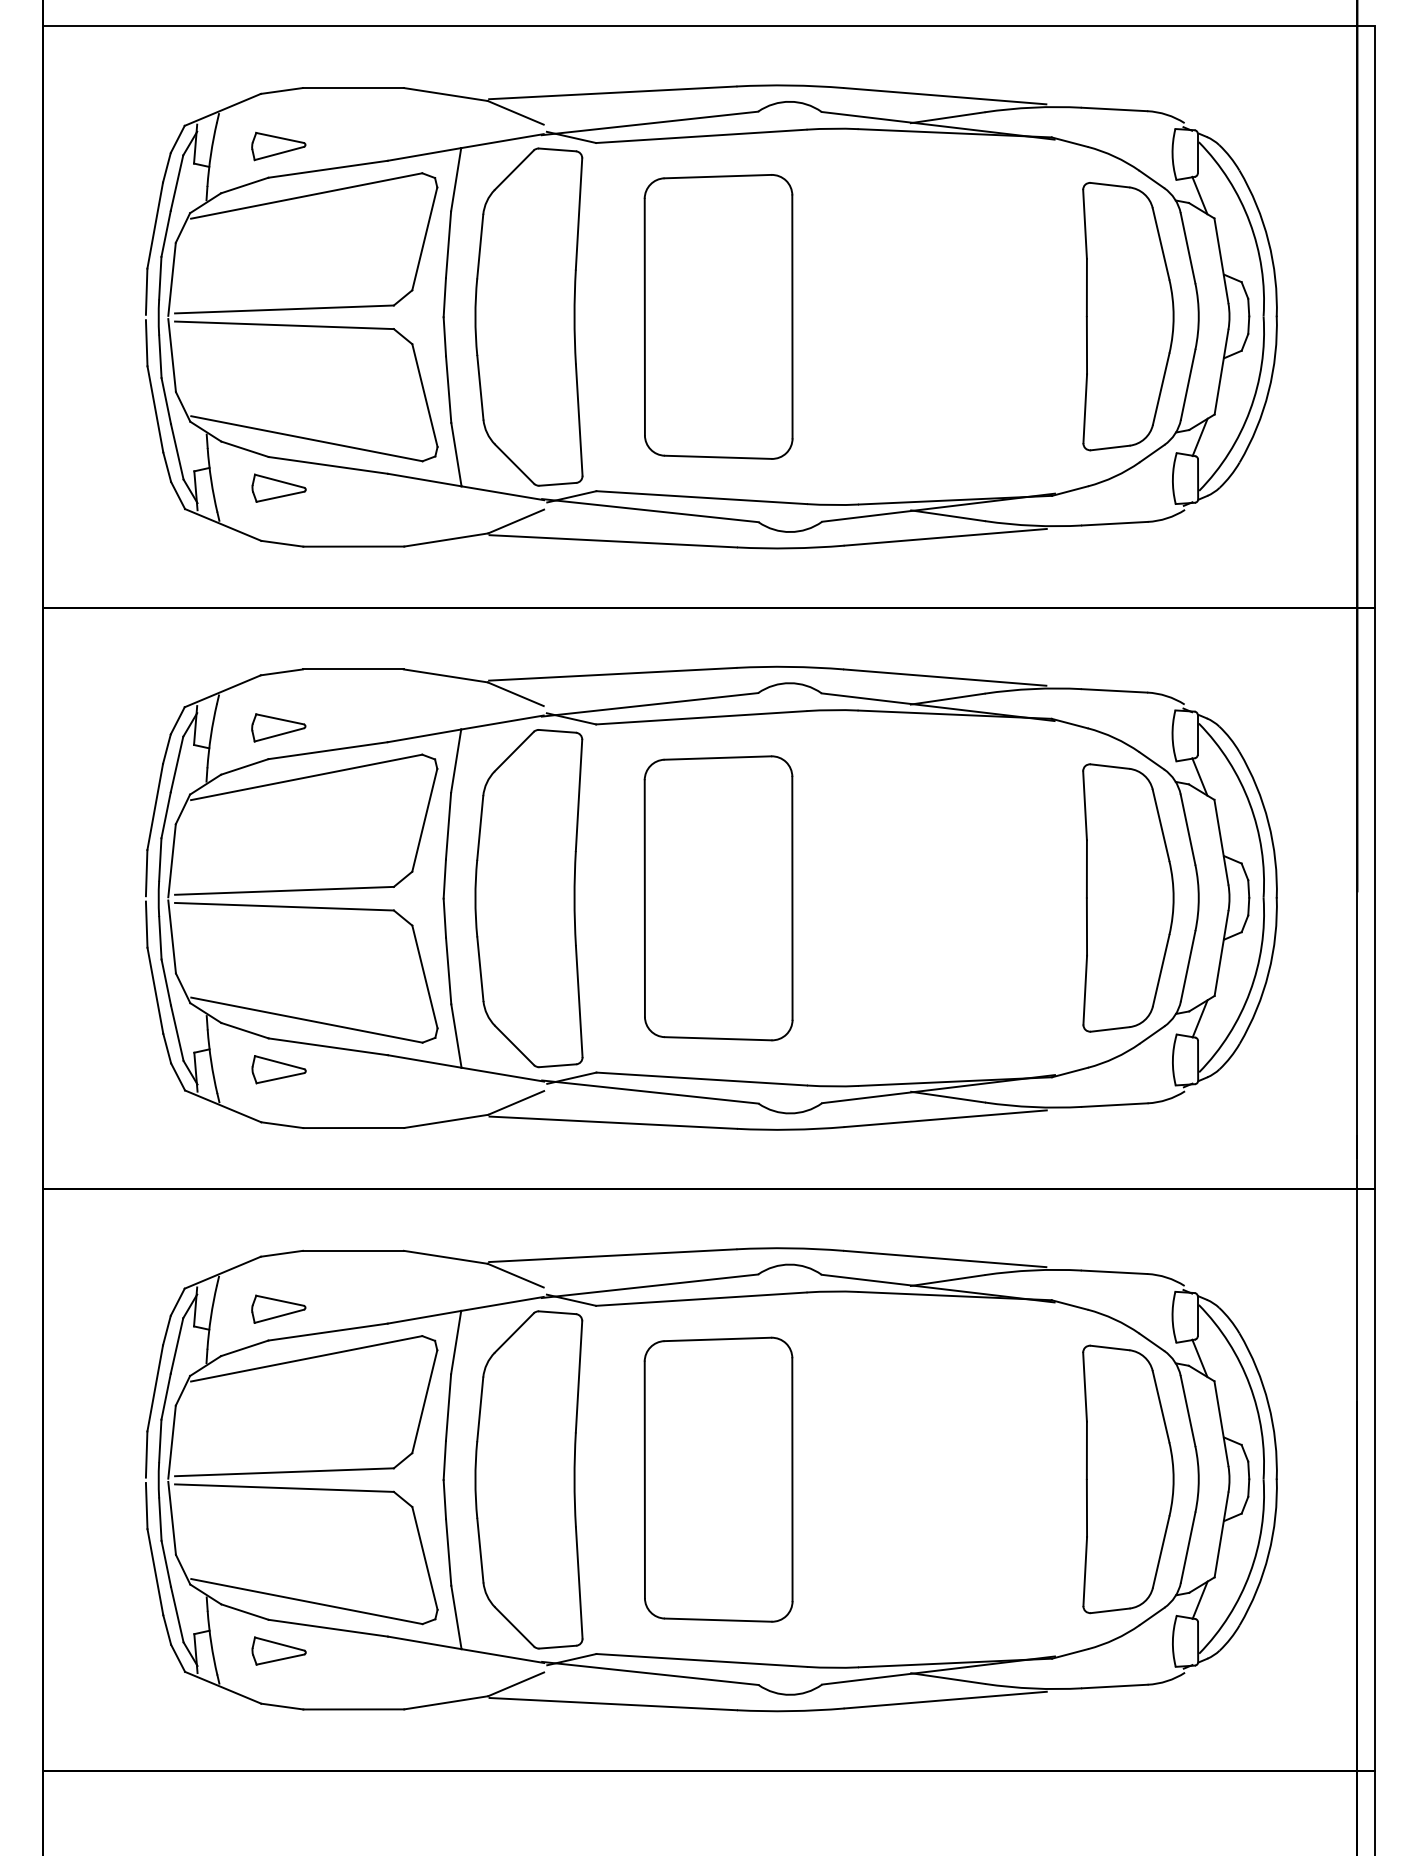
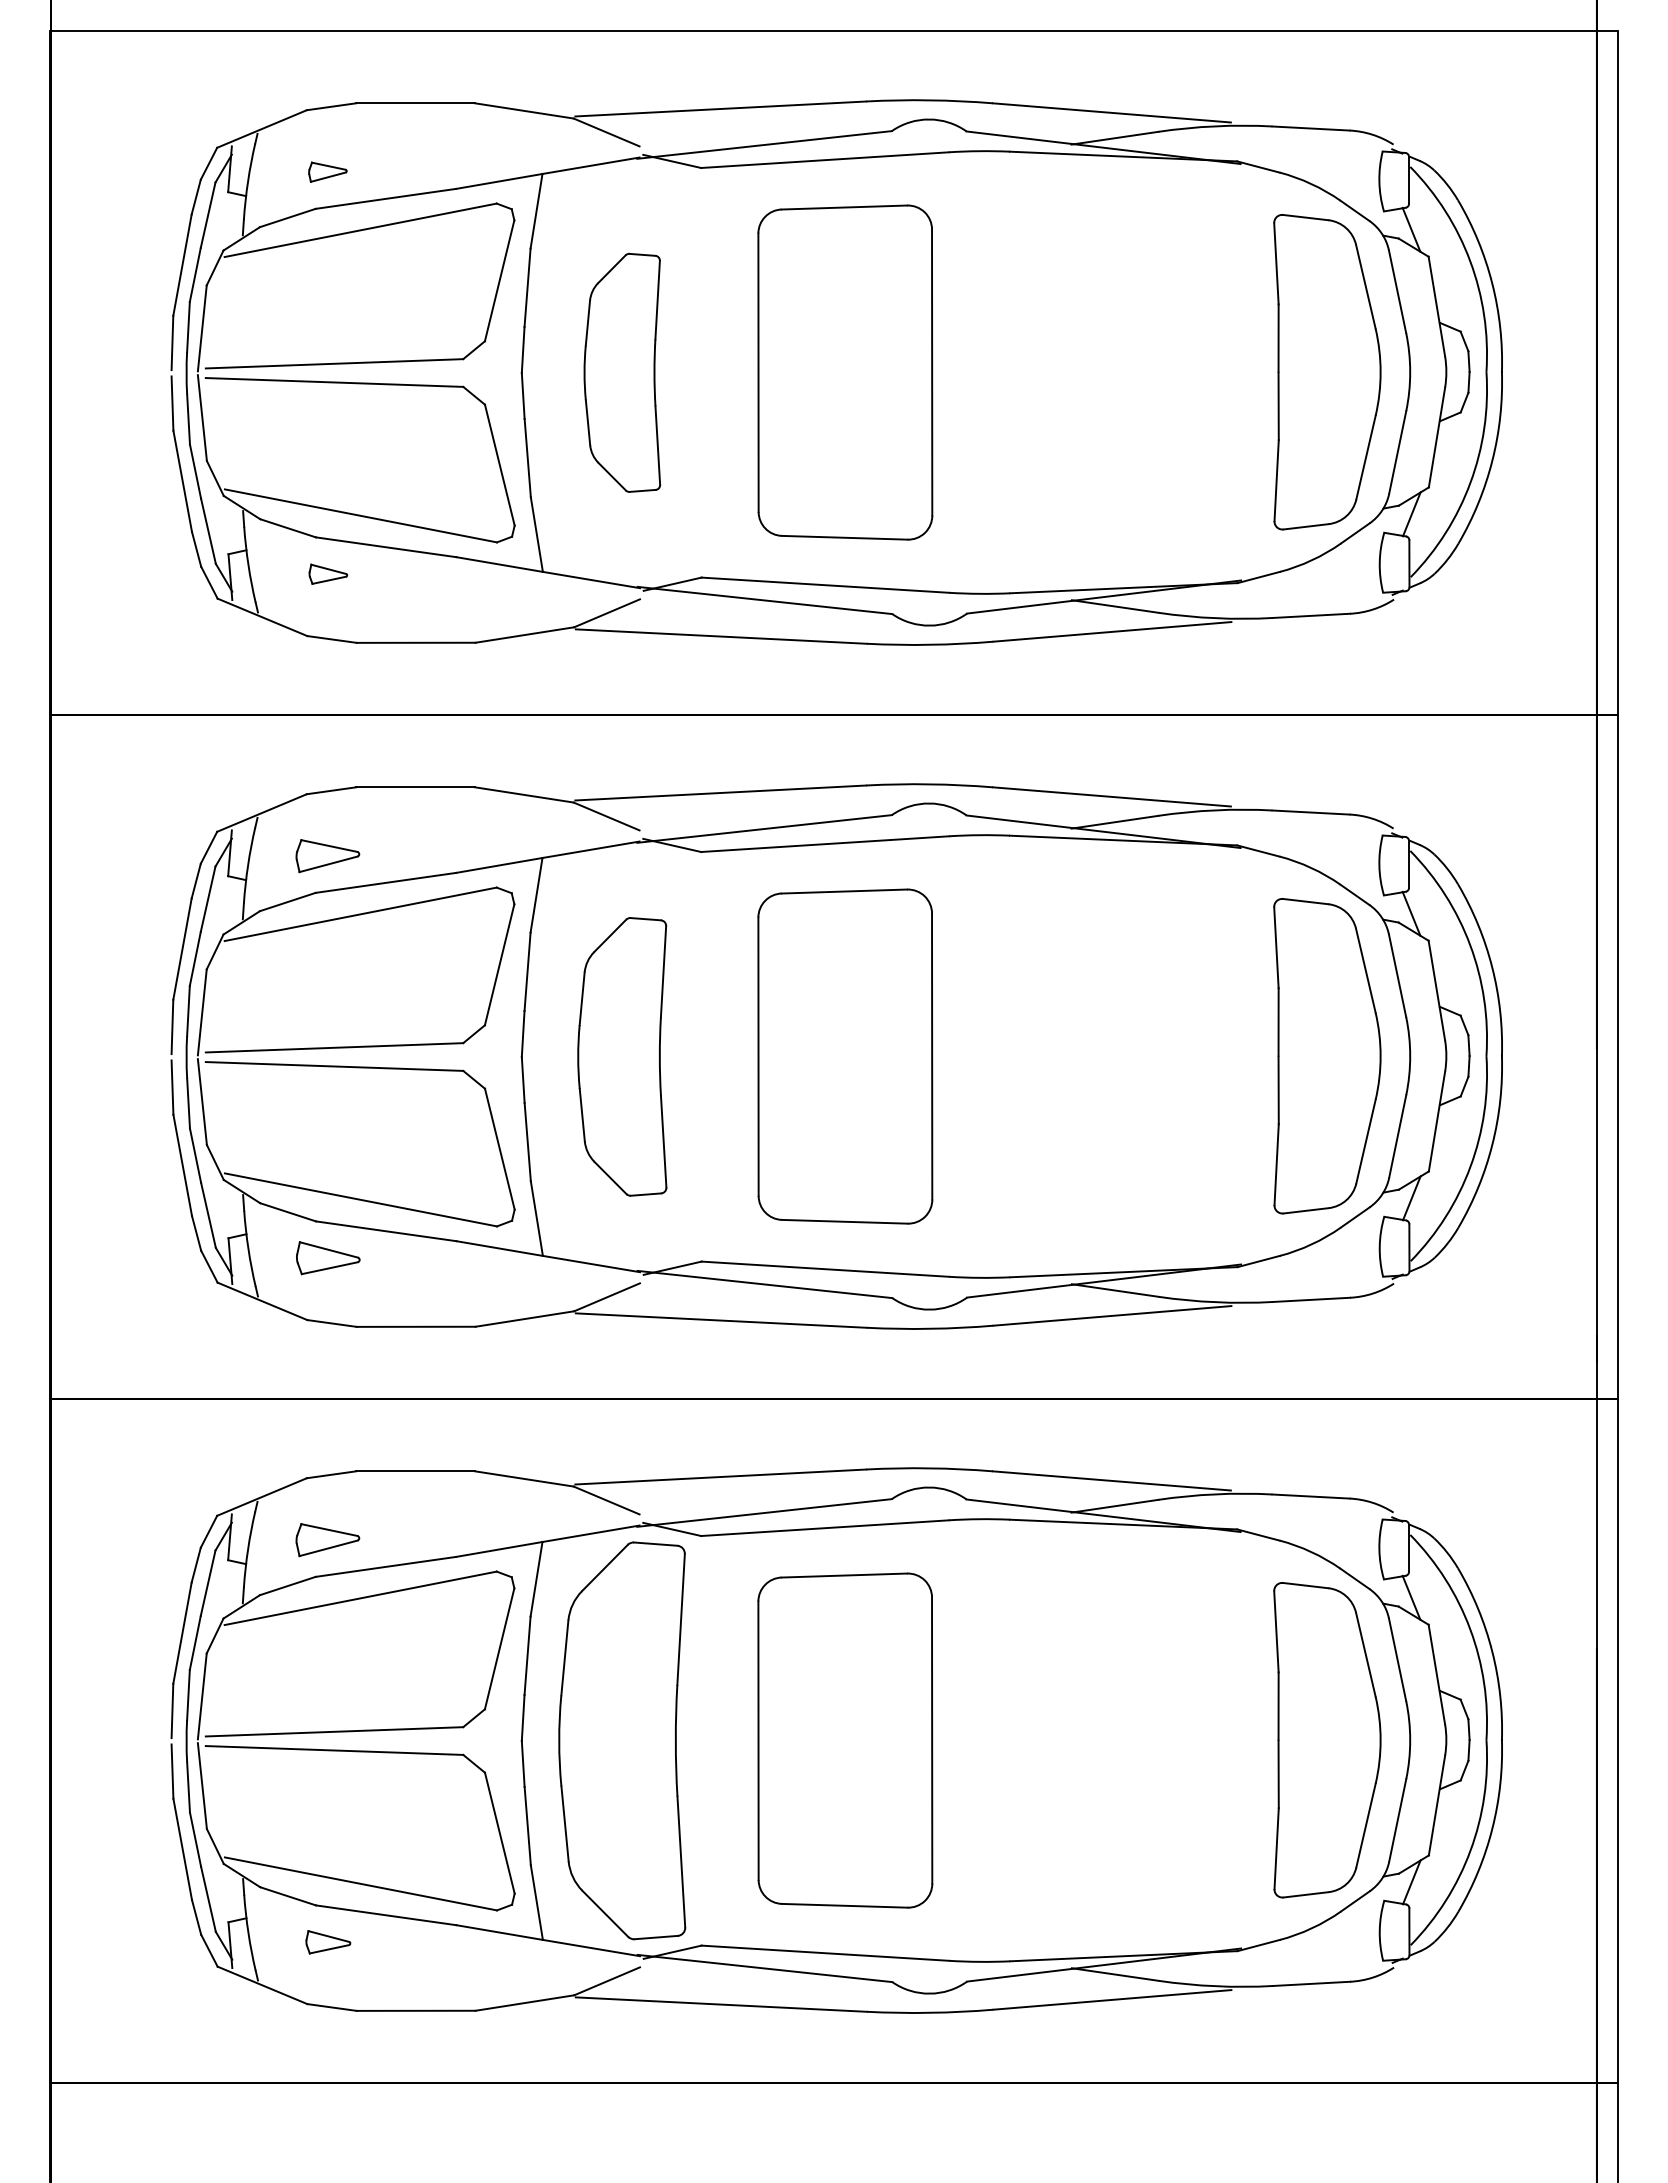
part: (278, 146) -> (327, 172), size x0.6
part: (529, 316) -> (622, 372), size x0.6
part: (279, 488) -> (328, 574), size x0.6
part: (529, 898) -> (622, 1056), size x0.7
part: (279, 1651) -> (328, 1942), size x0.7

